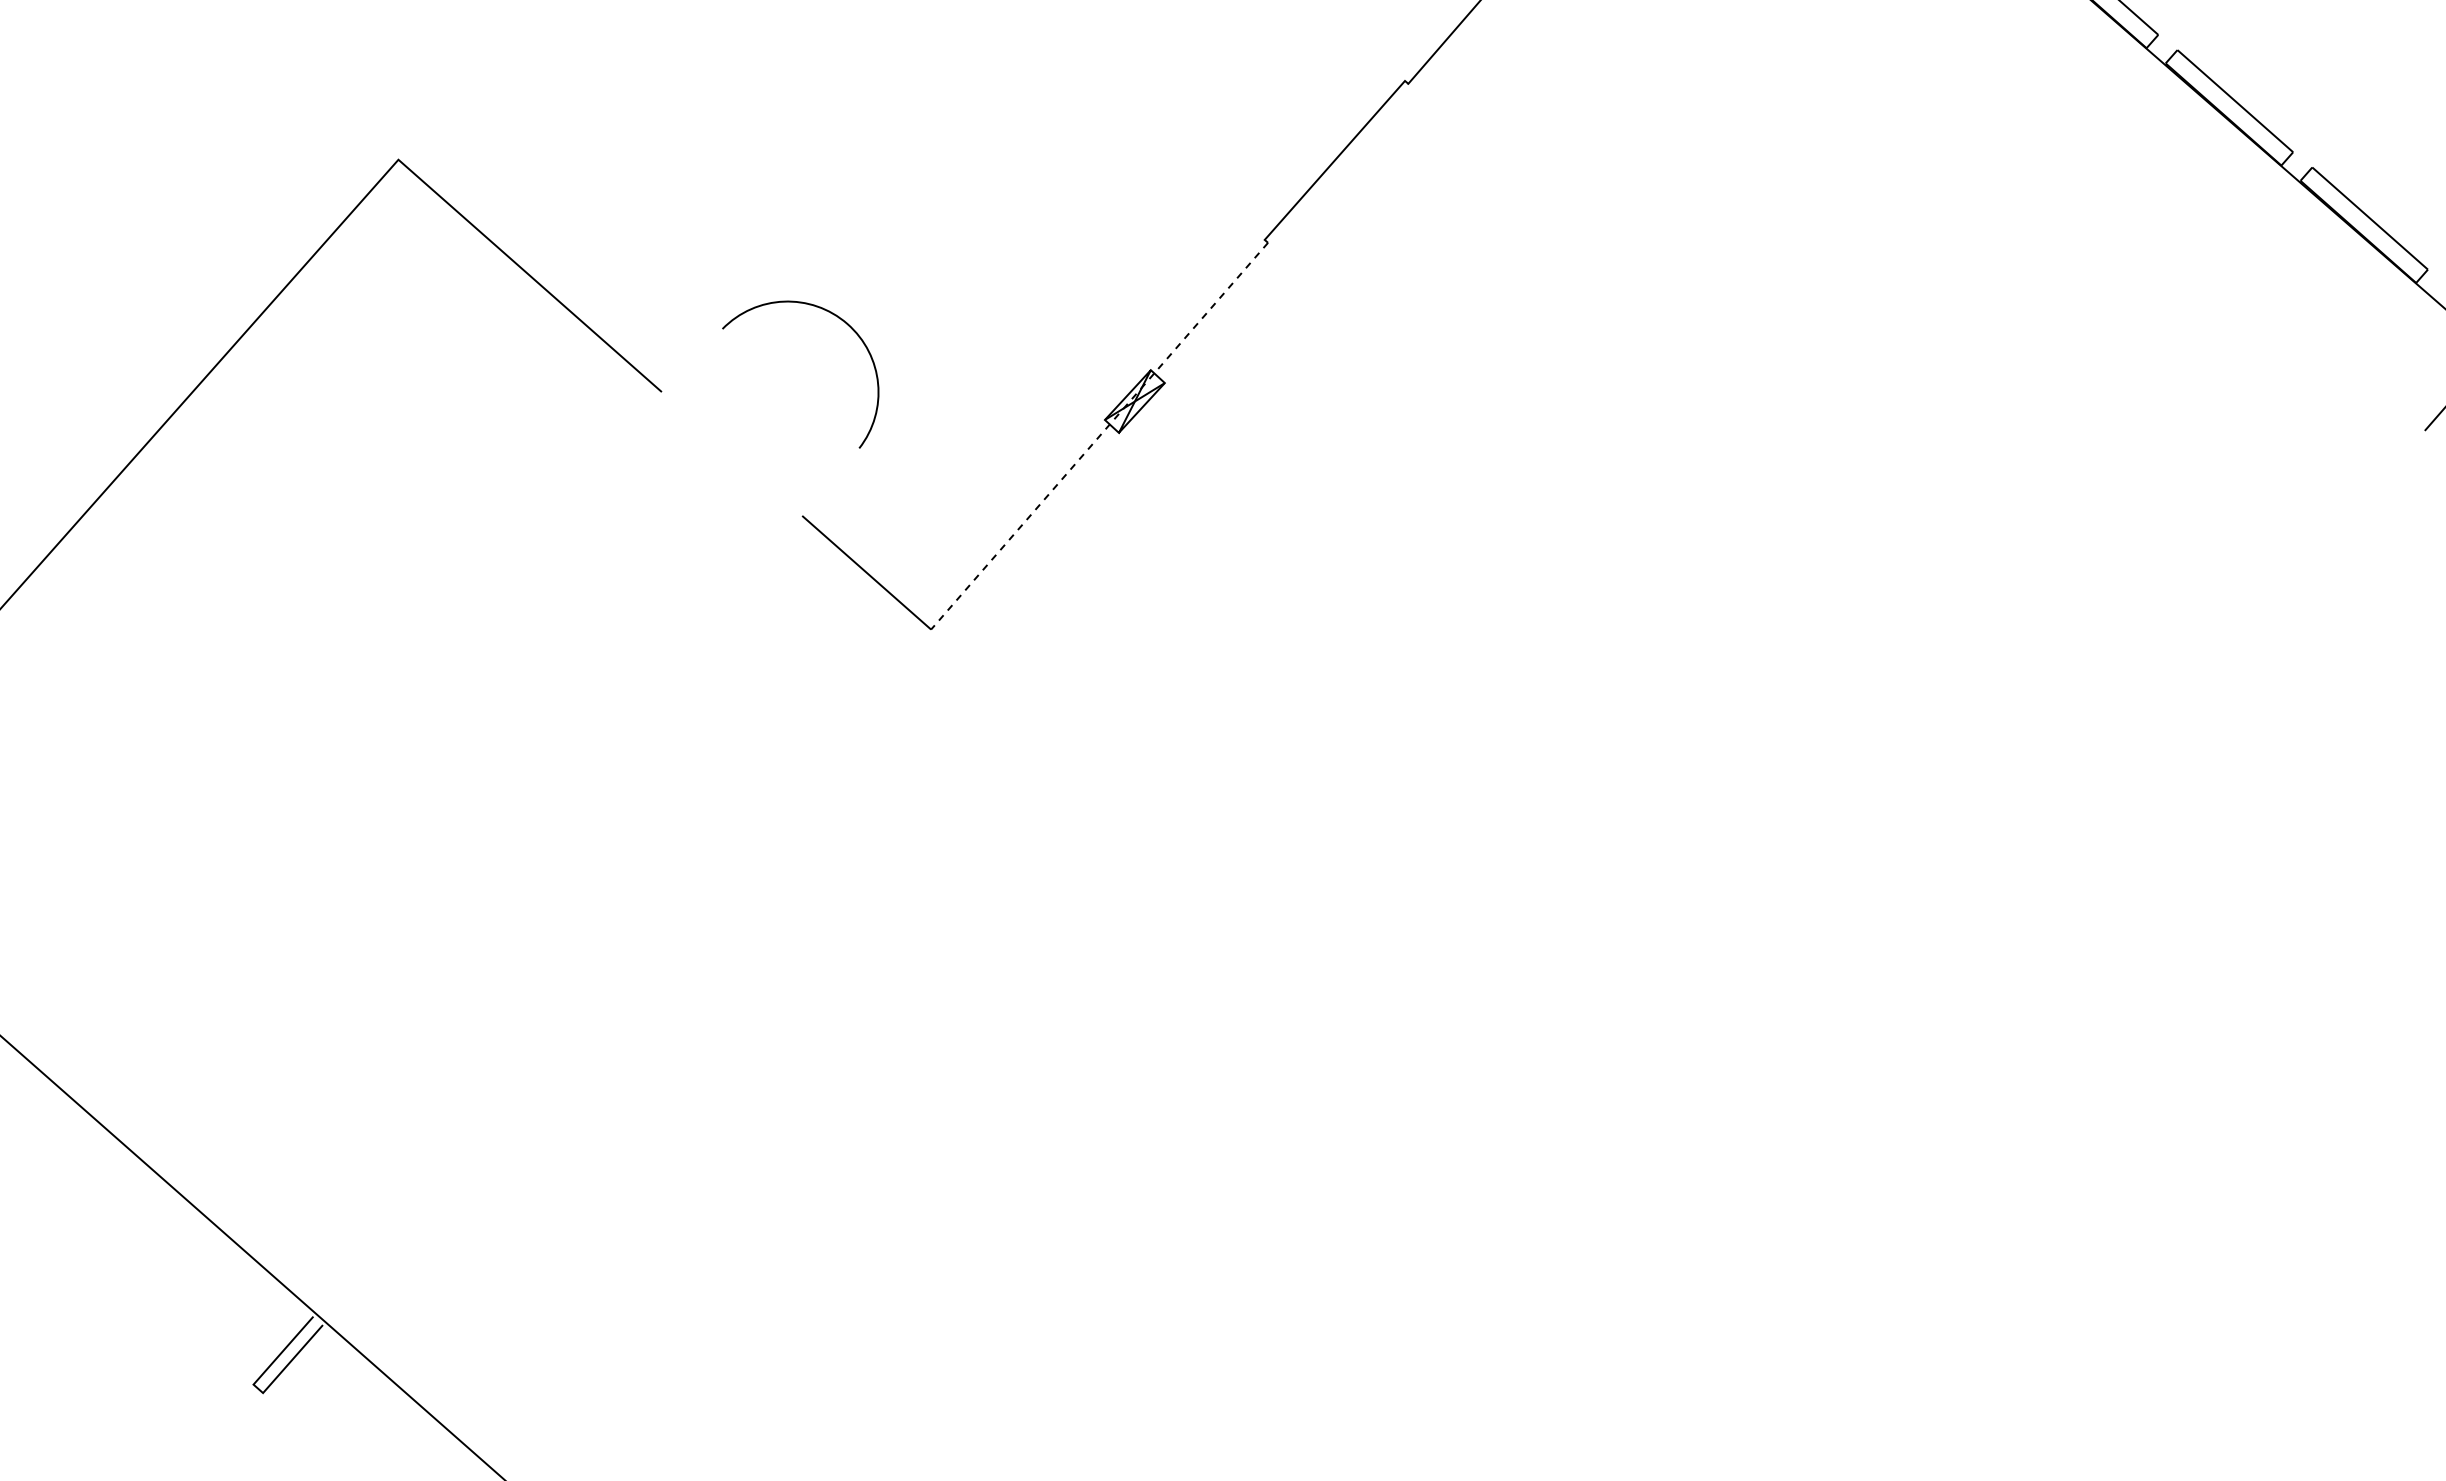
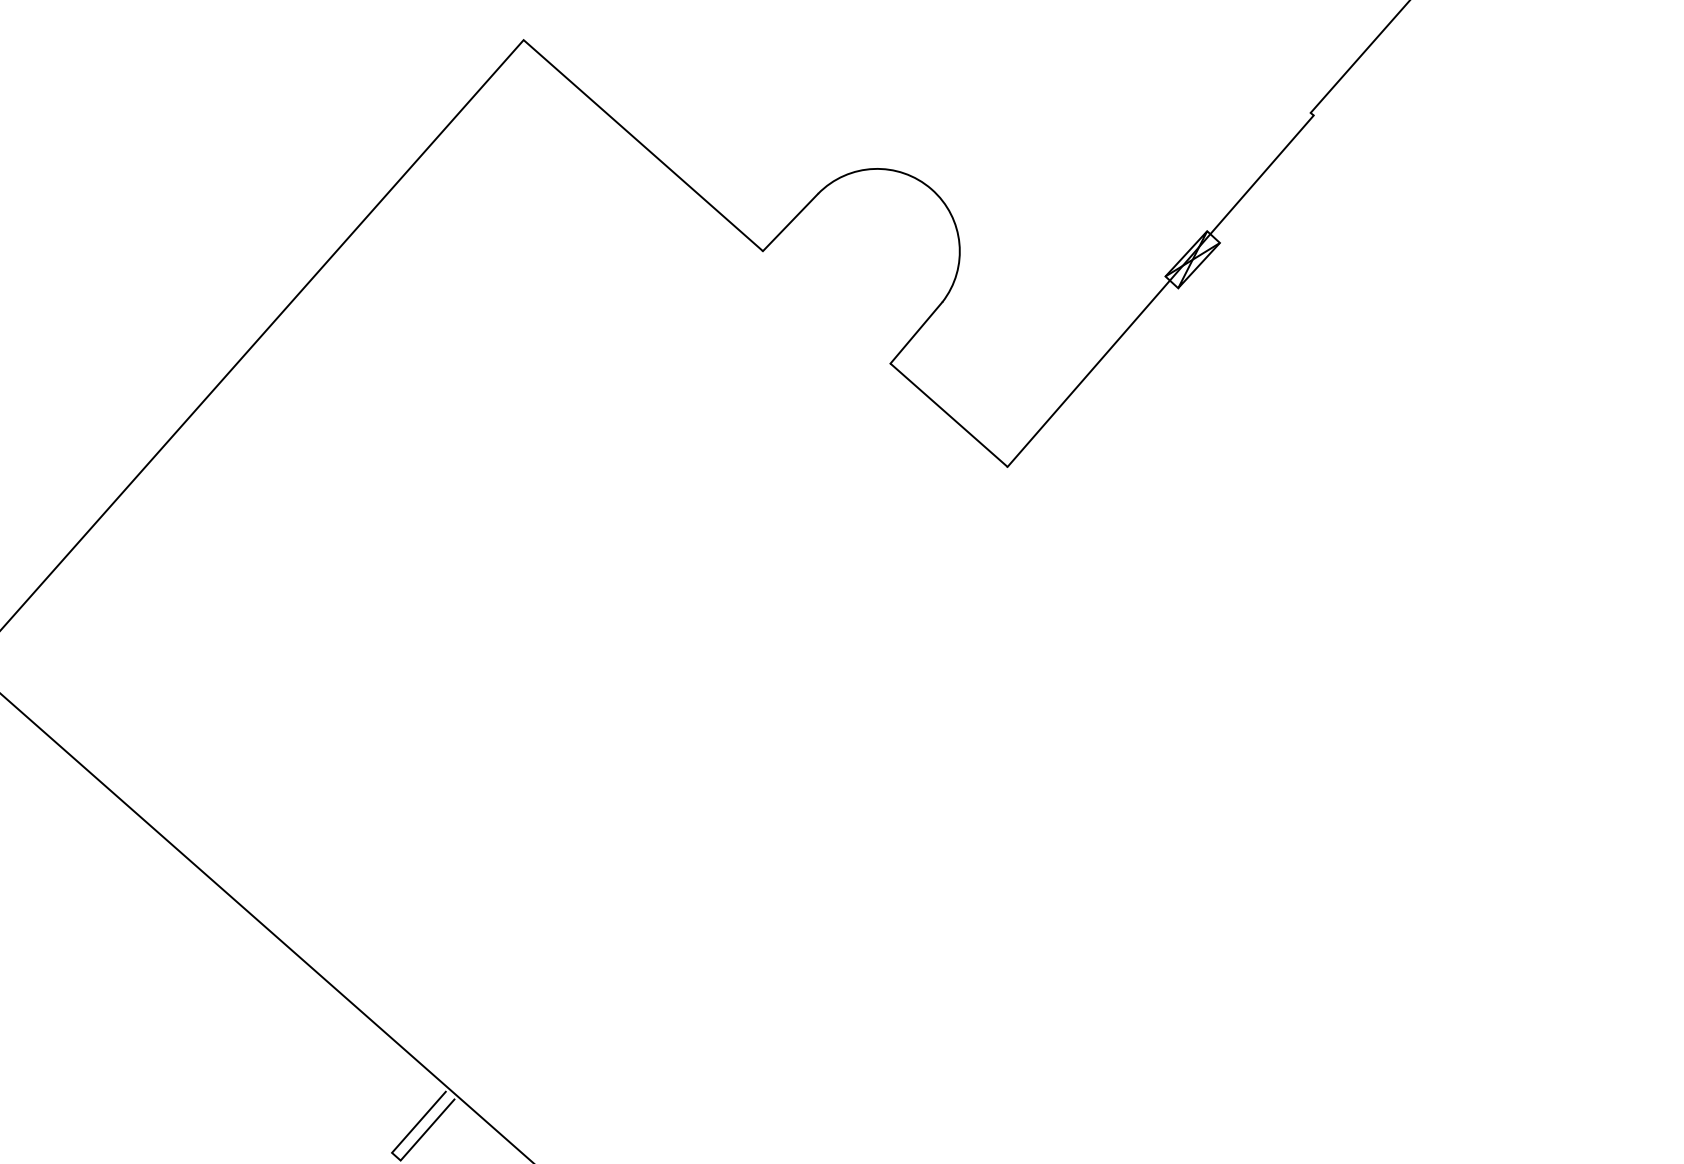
line: (691, 360) -> (789, 222), added
line: (1099, 436) -> (1160, 291), dashed -> solid
line: (830, 481) -> (916, 332), added

